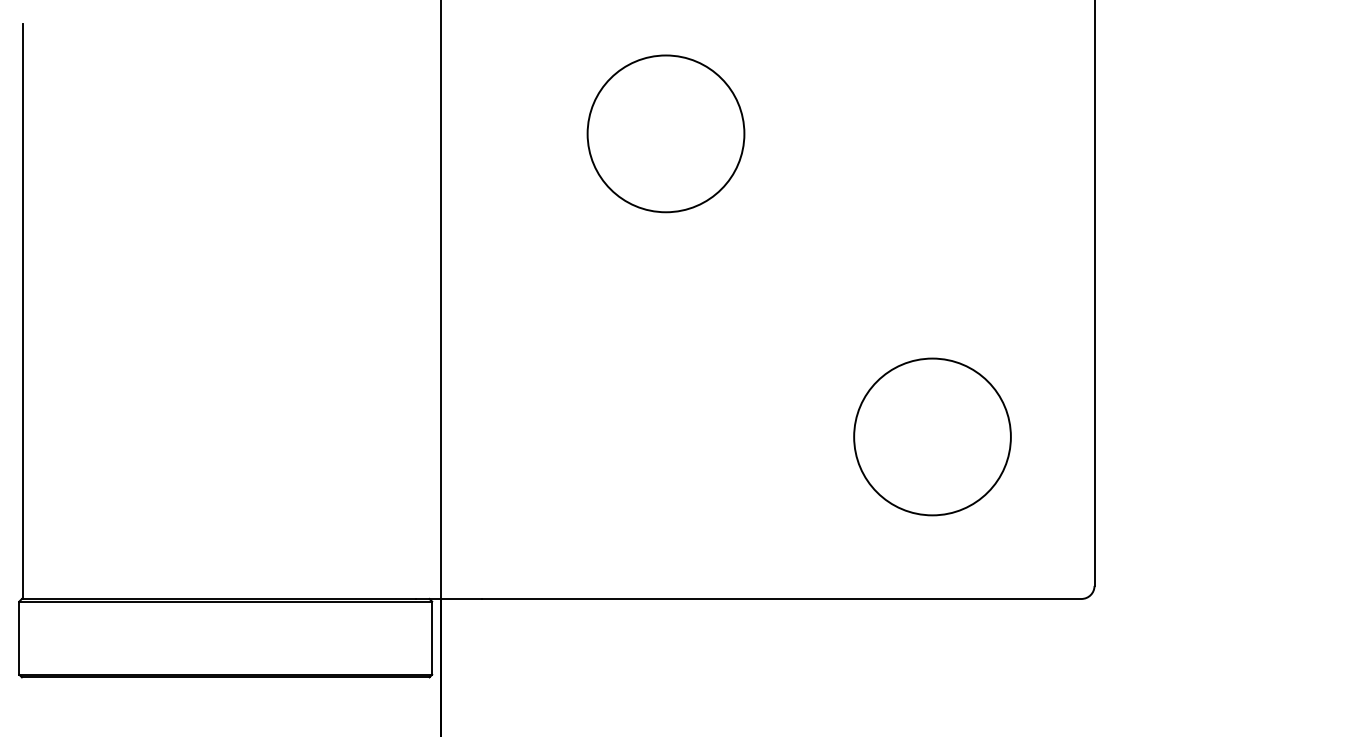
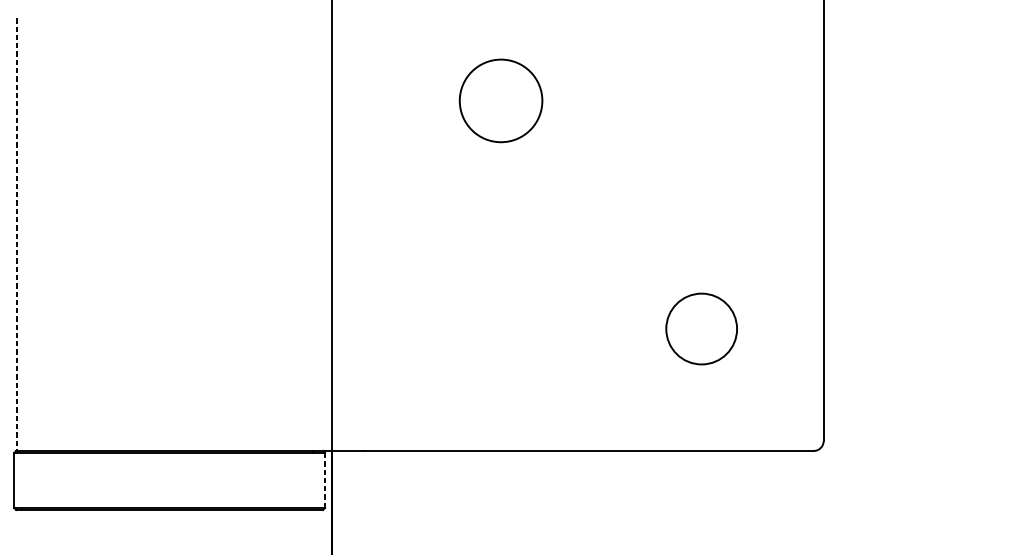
circle: (665, 133) -> (500, 100), size x0.7
line: (23, 312) -> (17, 235), solid -> dashed
circle: (932, 436) -> (701, 328), size x0.6
line: (432, 638) -> (325, 480), solid -> dashed

